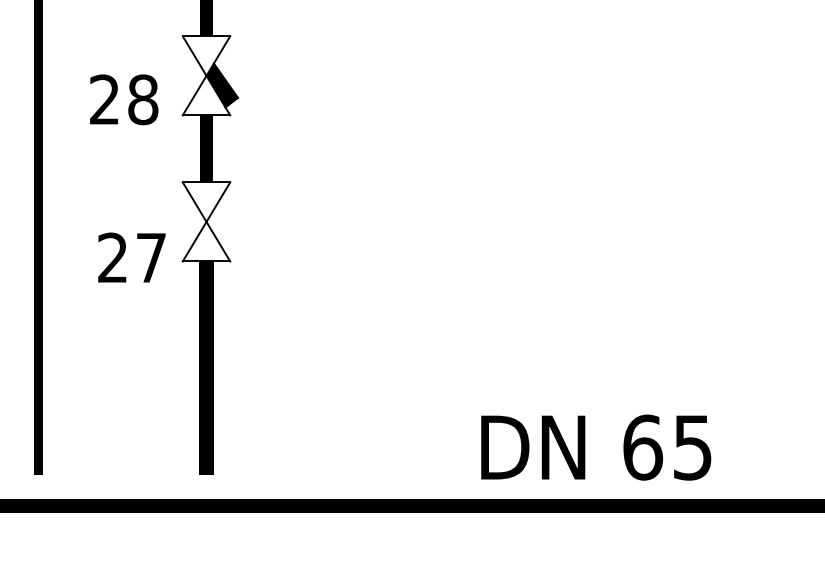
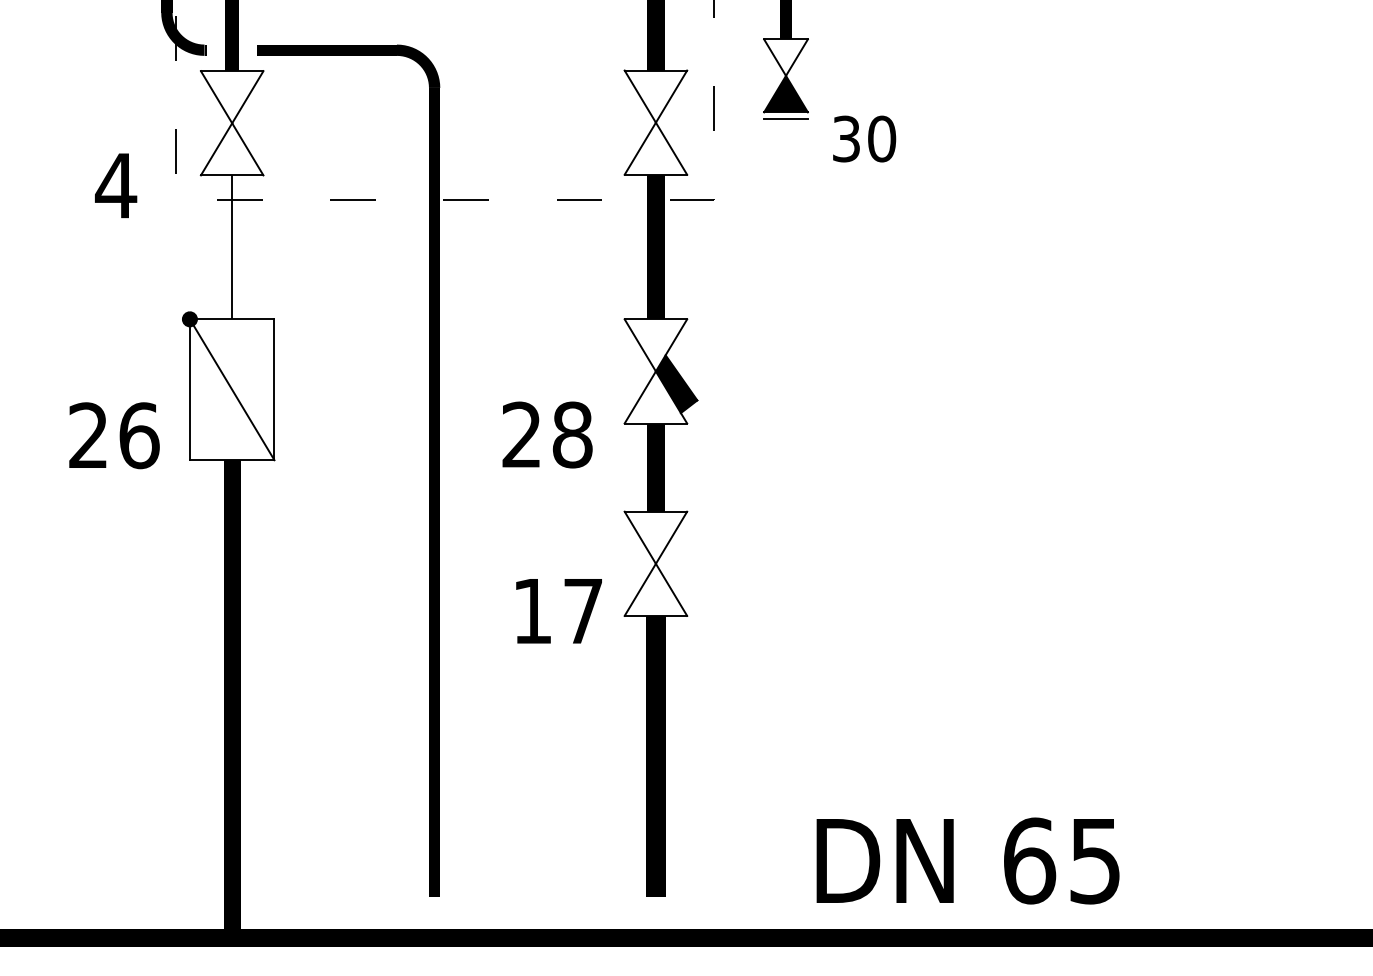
text: (124, 99) -> (547, 434), moved
text: (112, 257) -> (531, 610), 27 -> 17
text: (595, 447) -> (967, 860), moved

